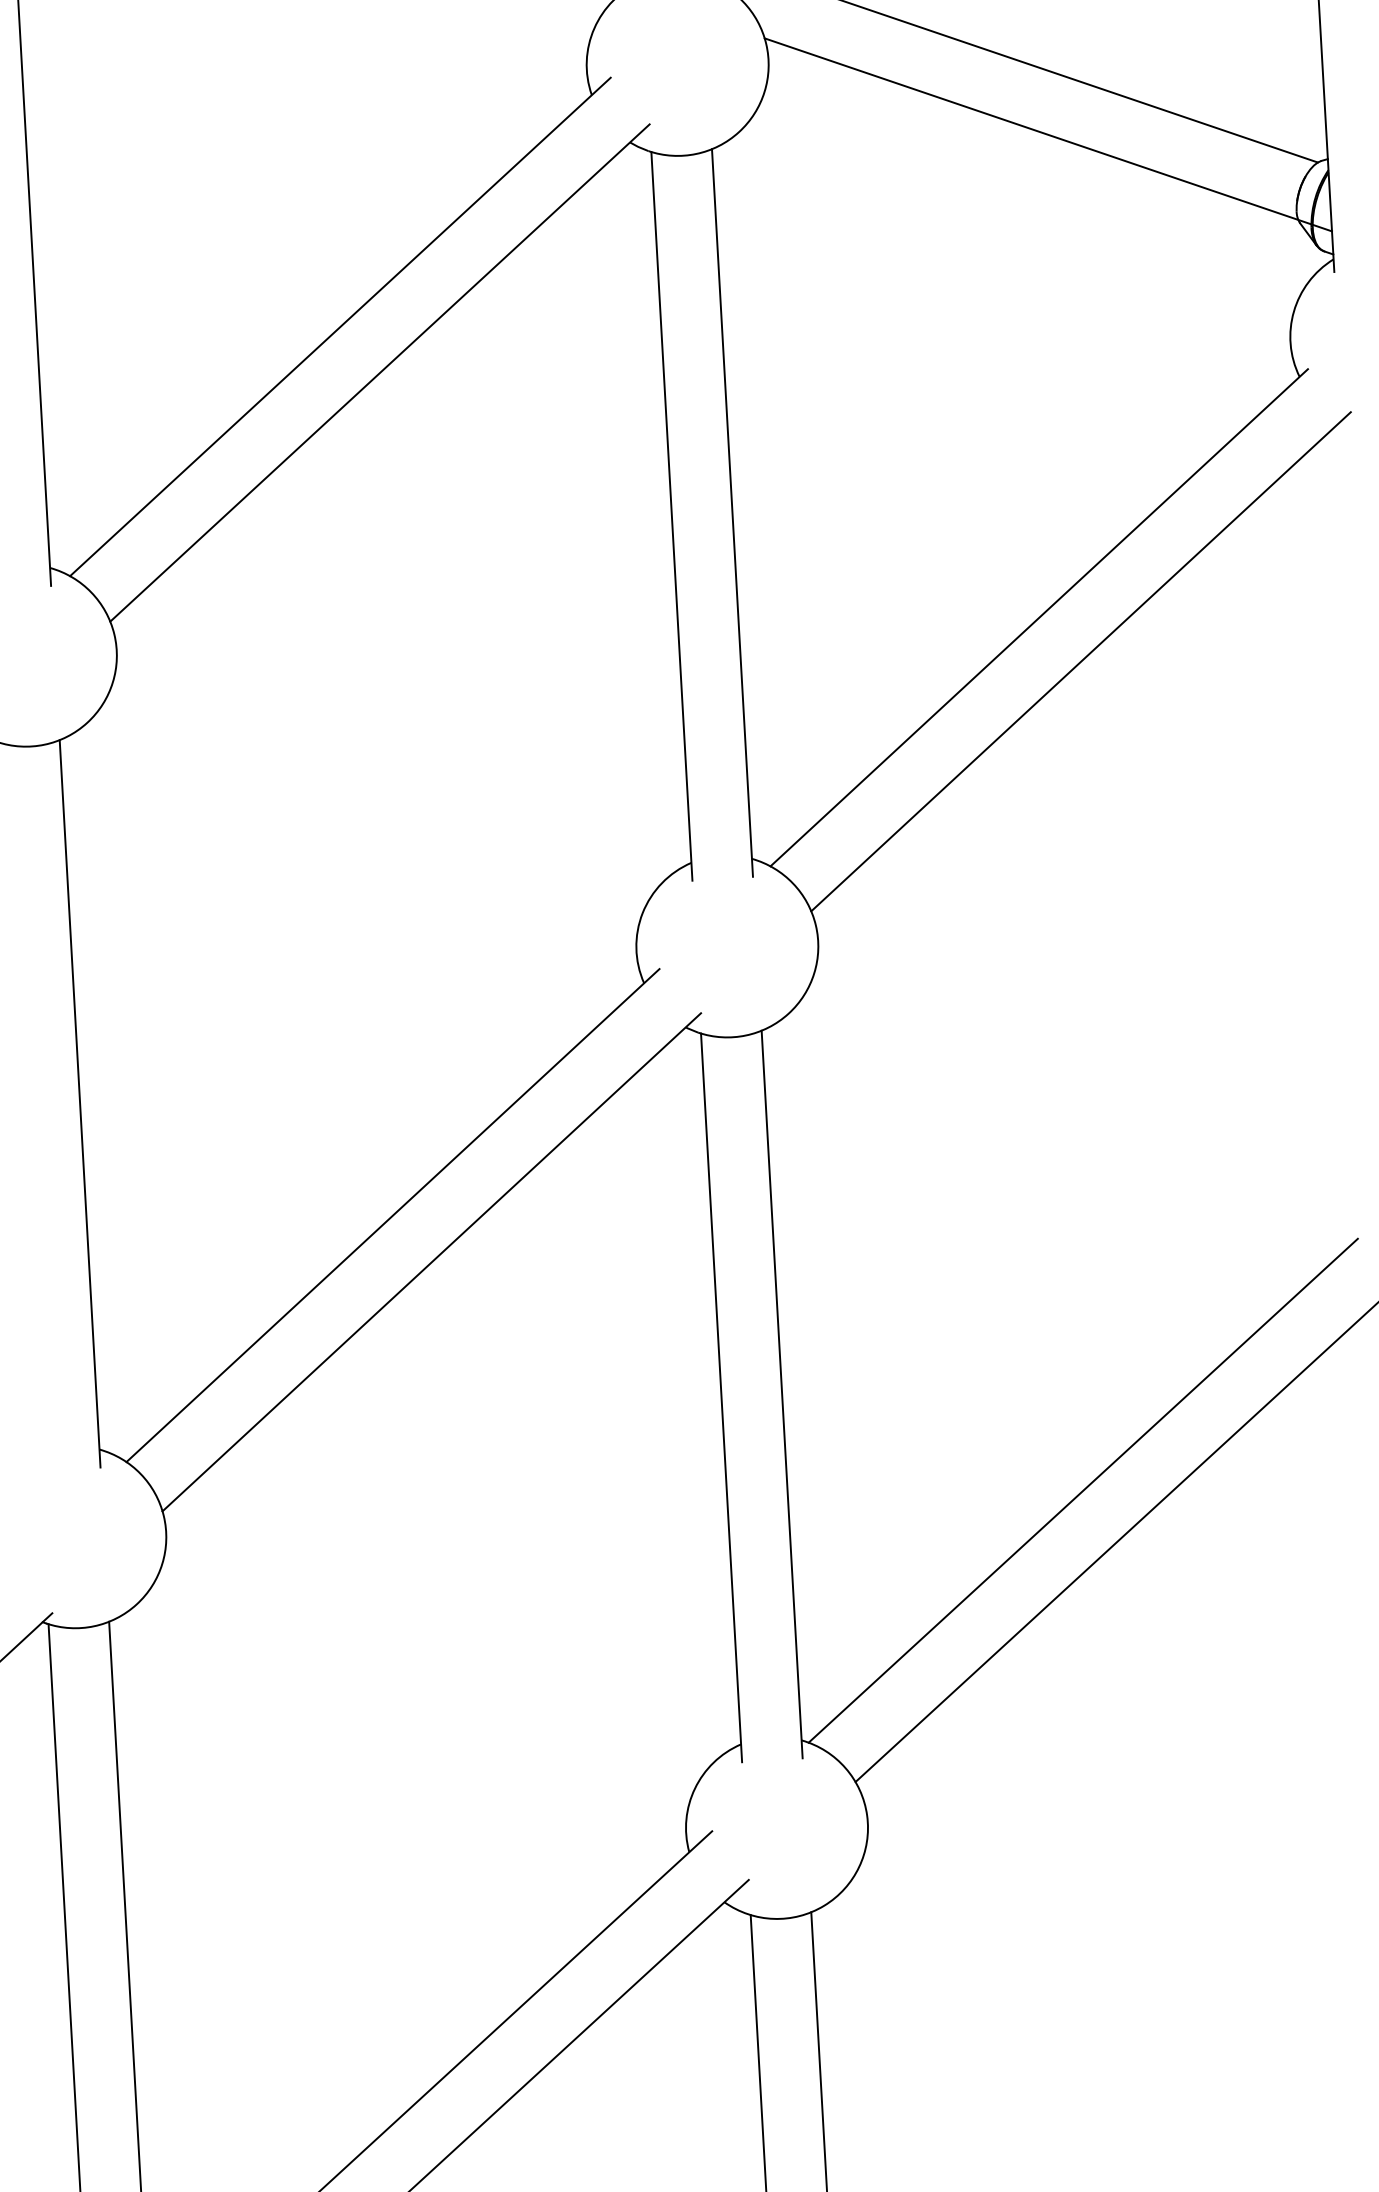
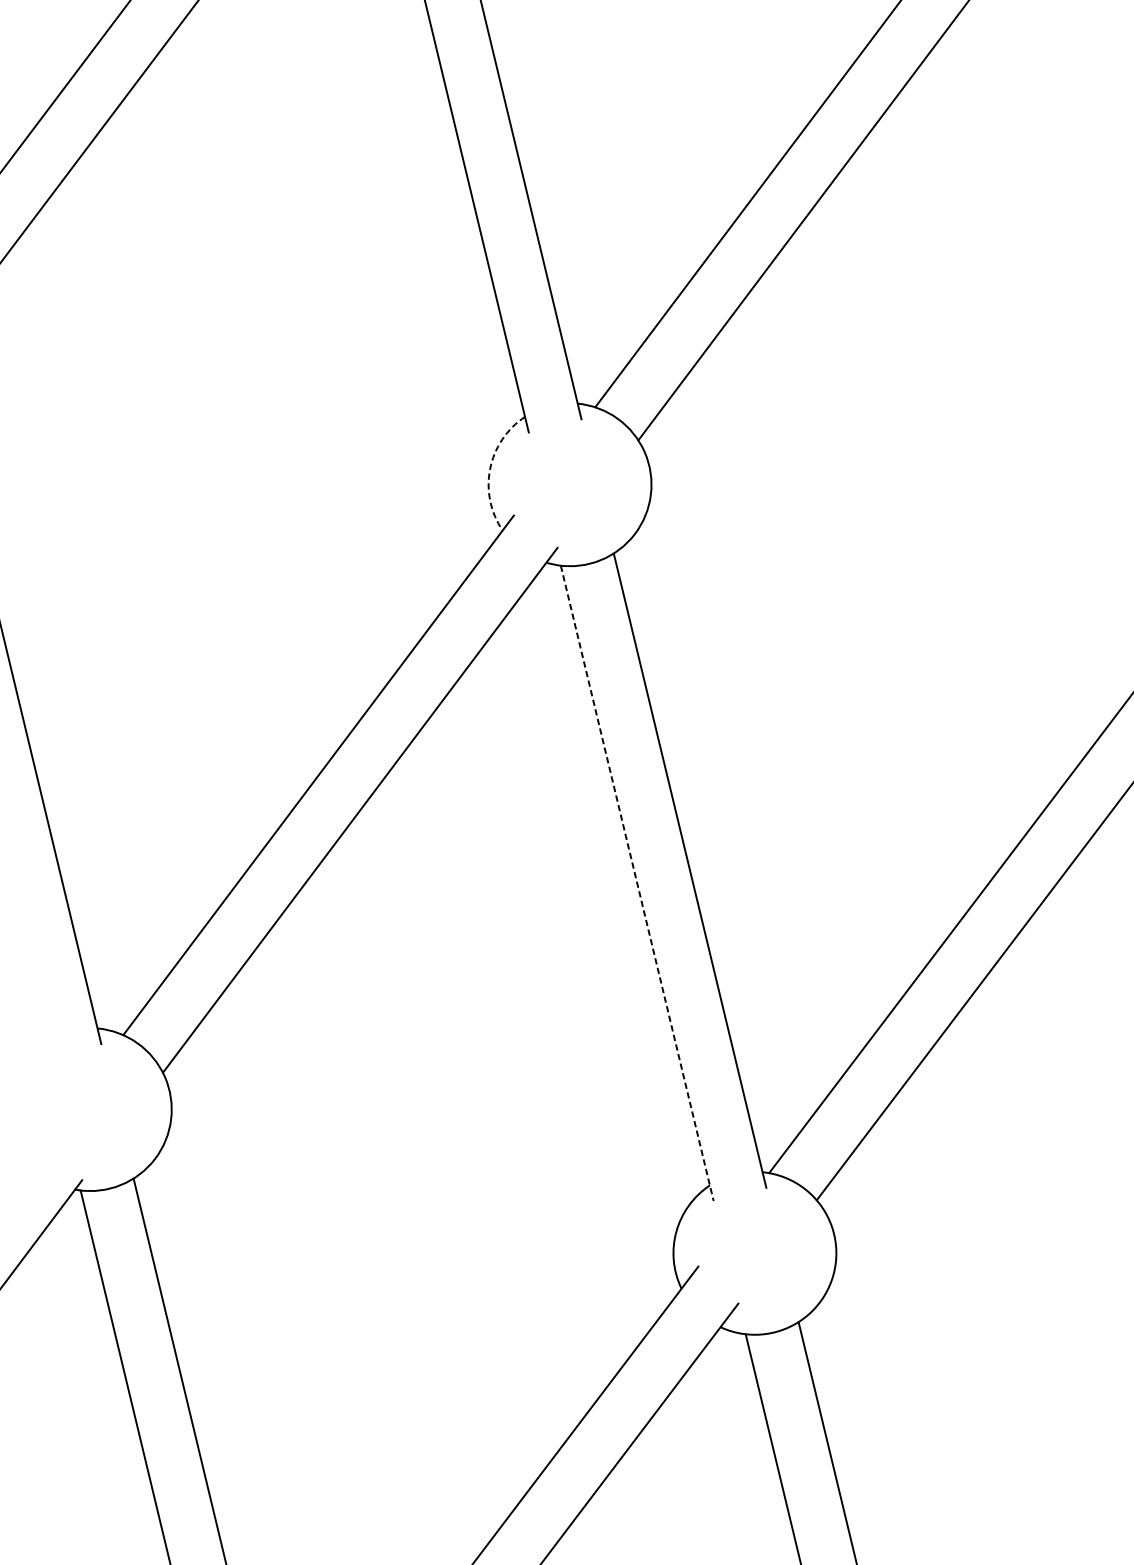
arc: (642, 913) -> (490, 469), solid -> dashed
line: (721, 1397) -> (637, 883), solid -> dashed

